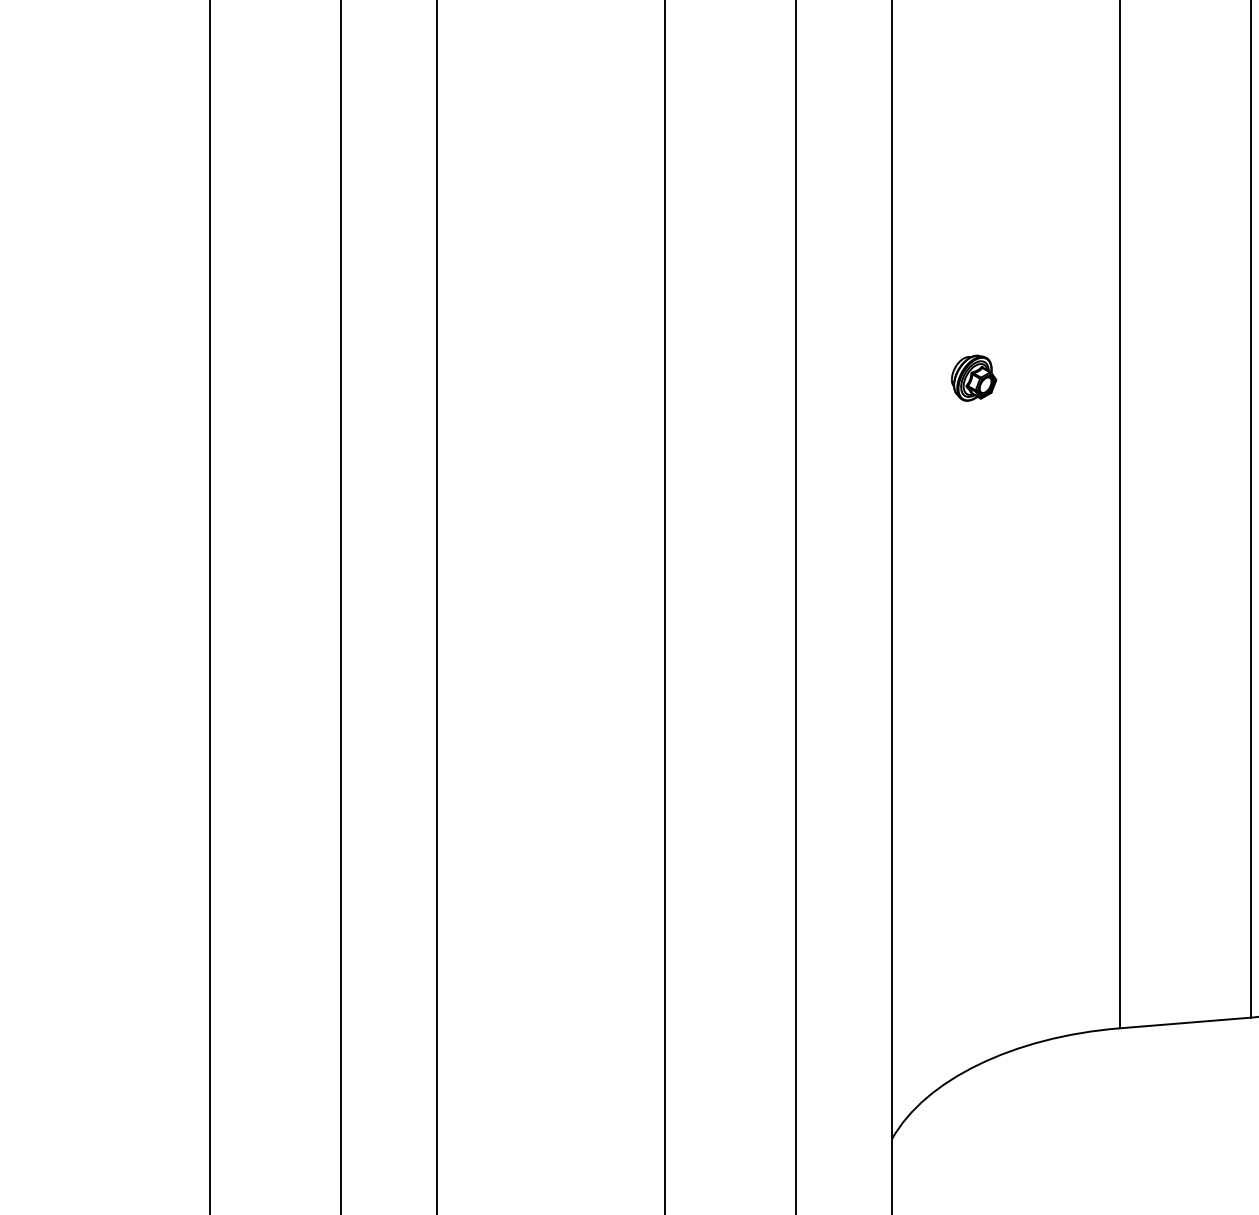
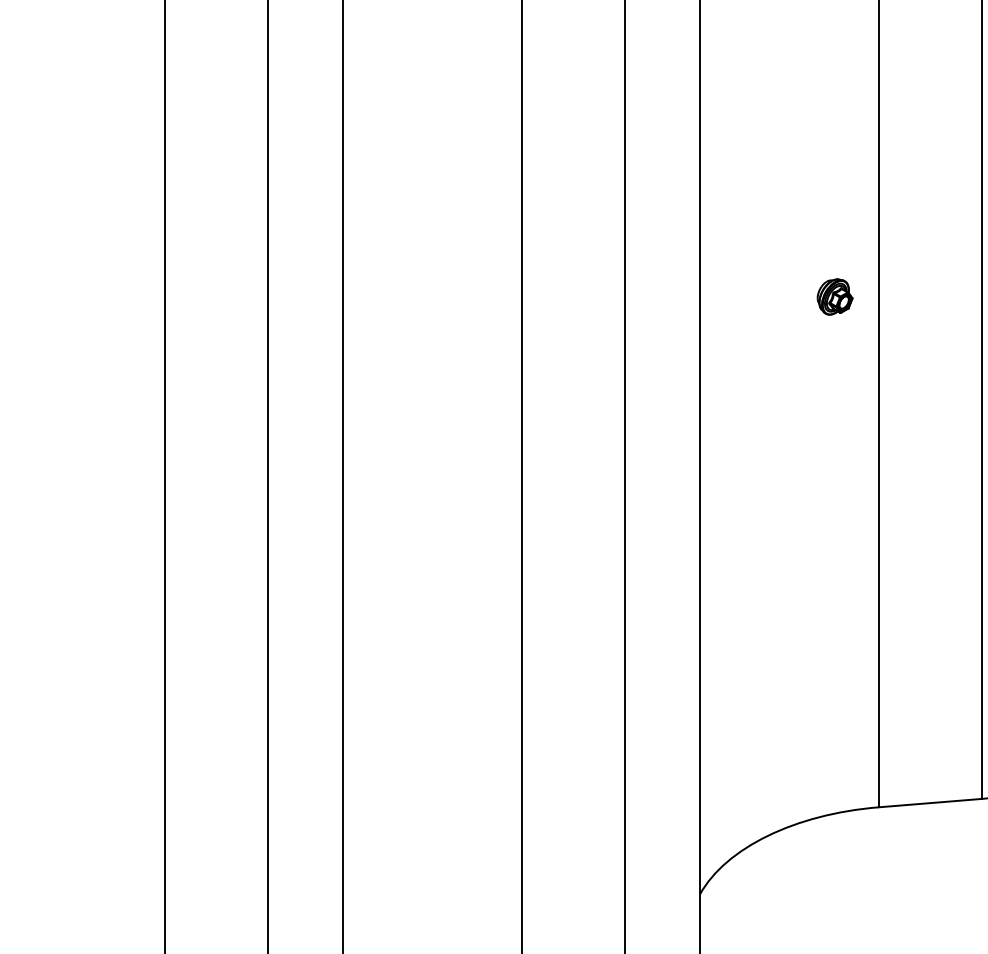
part: (974, 377) -> (835, 296), moved

